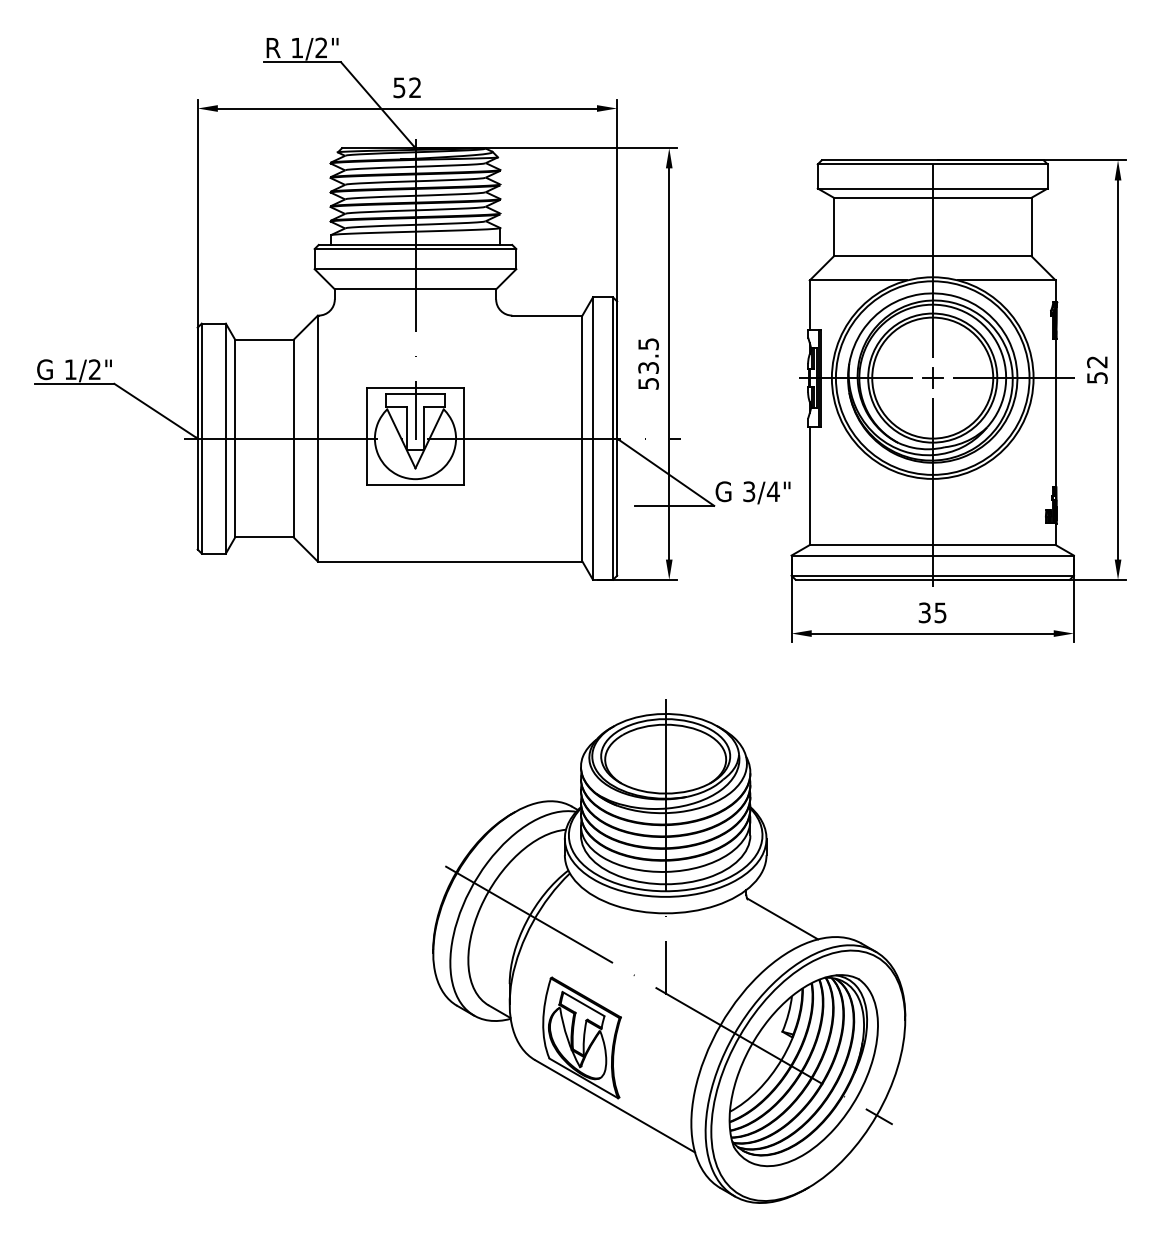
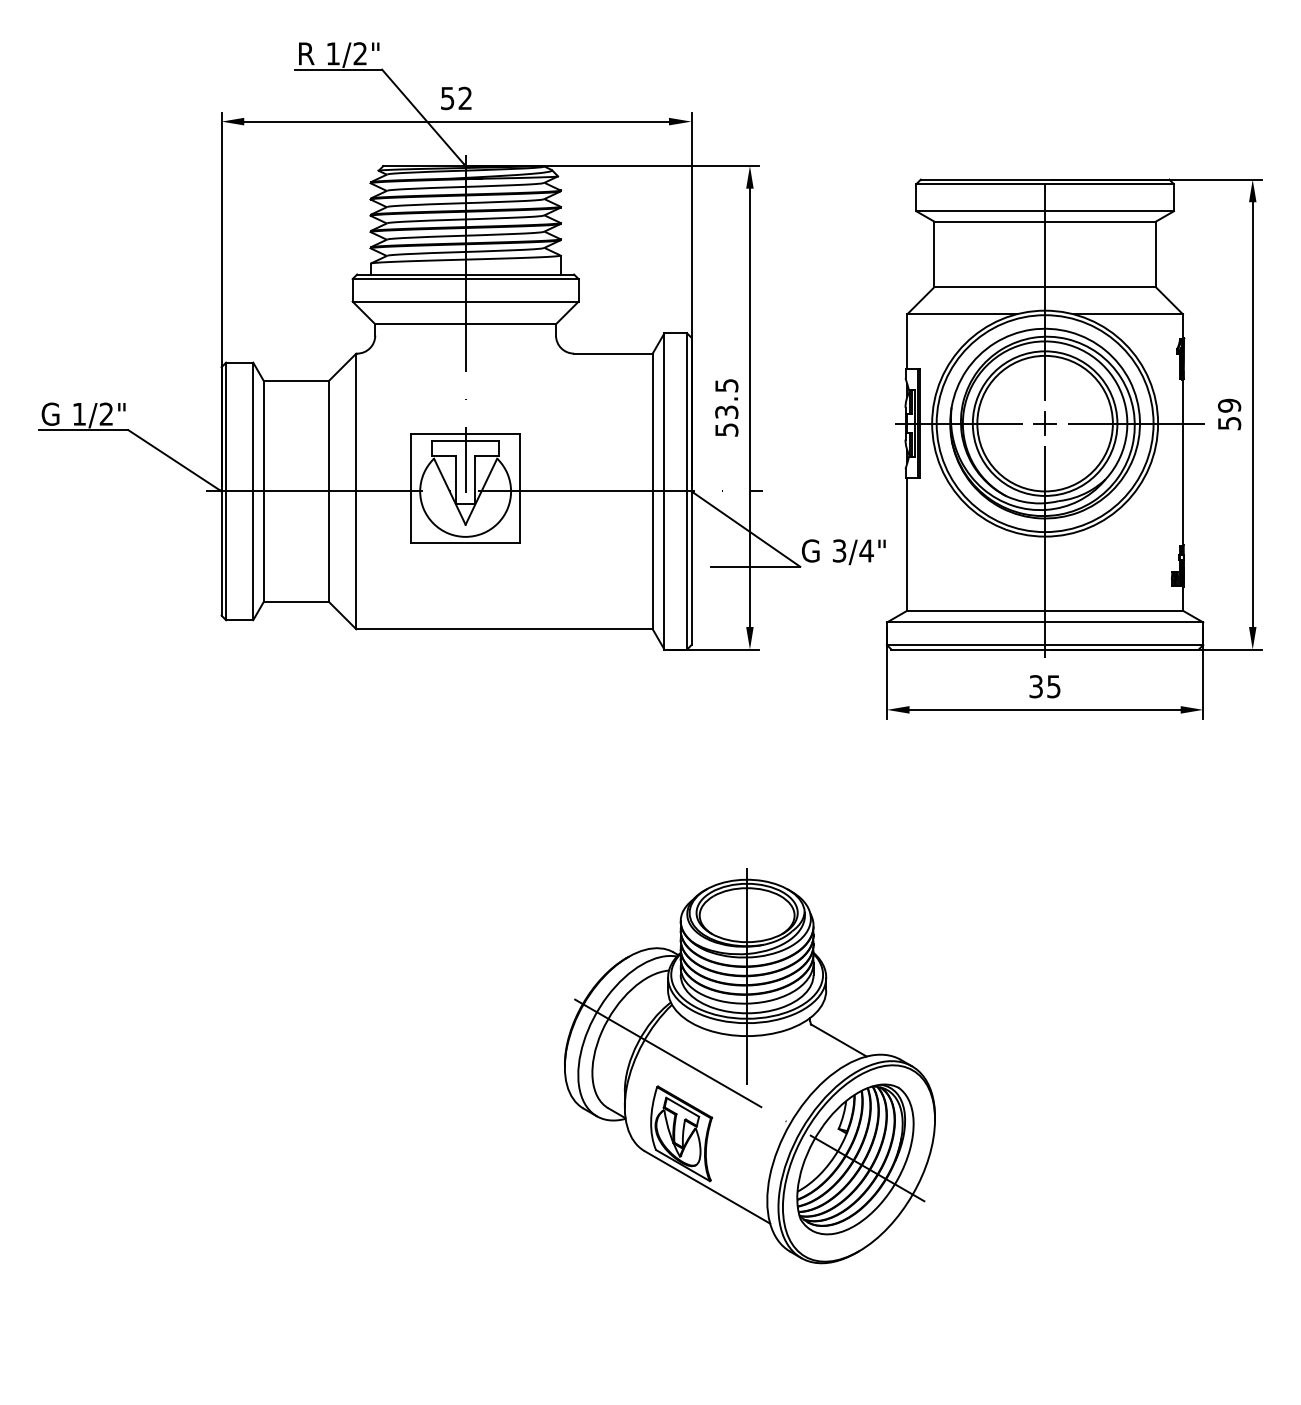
text: (1097, 361) -> (1229, 405), 52 -> 59
part: (668, 951) -> (749, 1065), size x0.7

